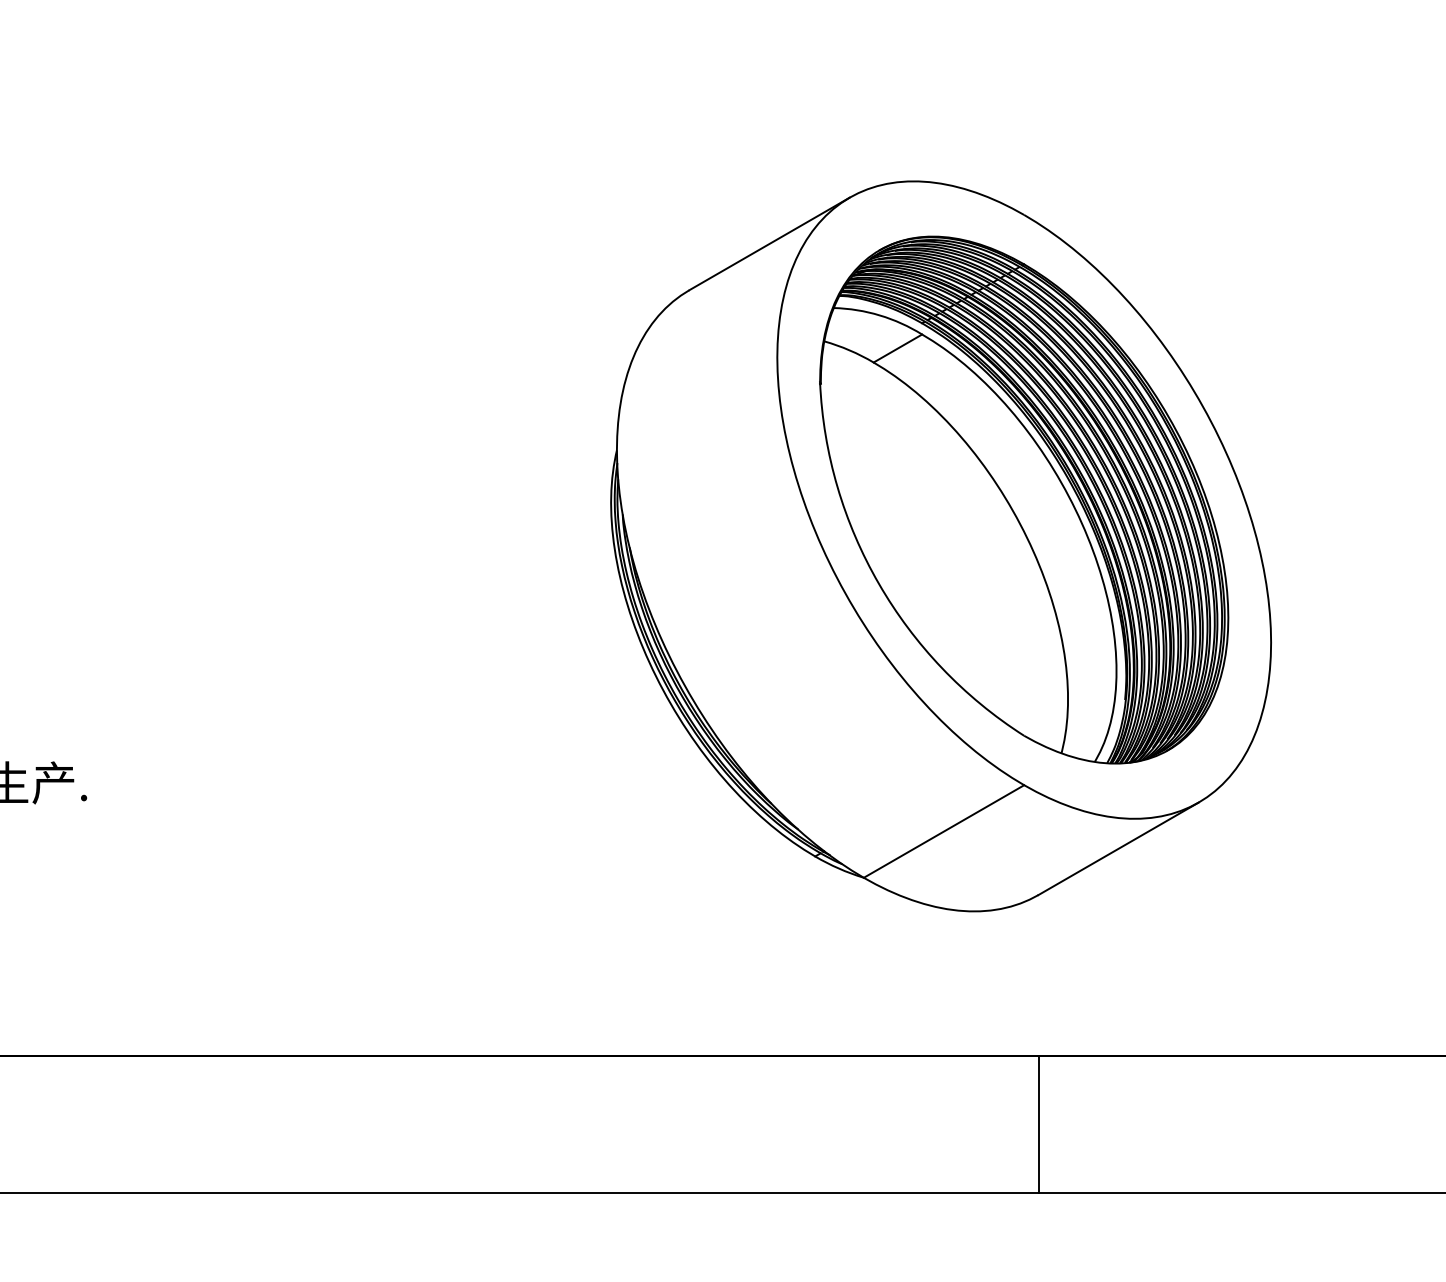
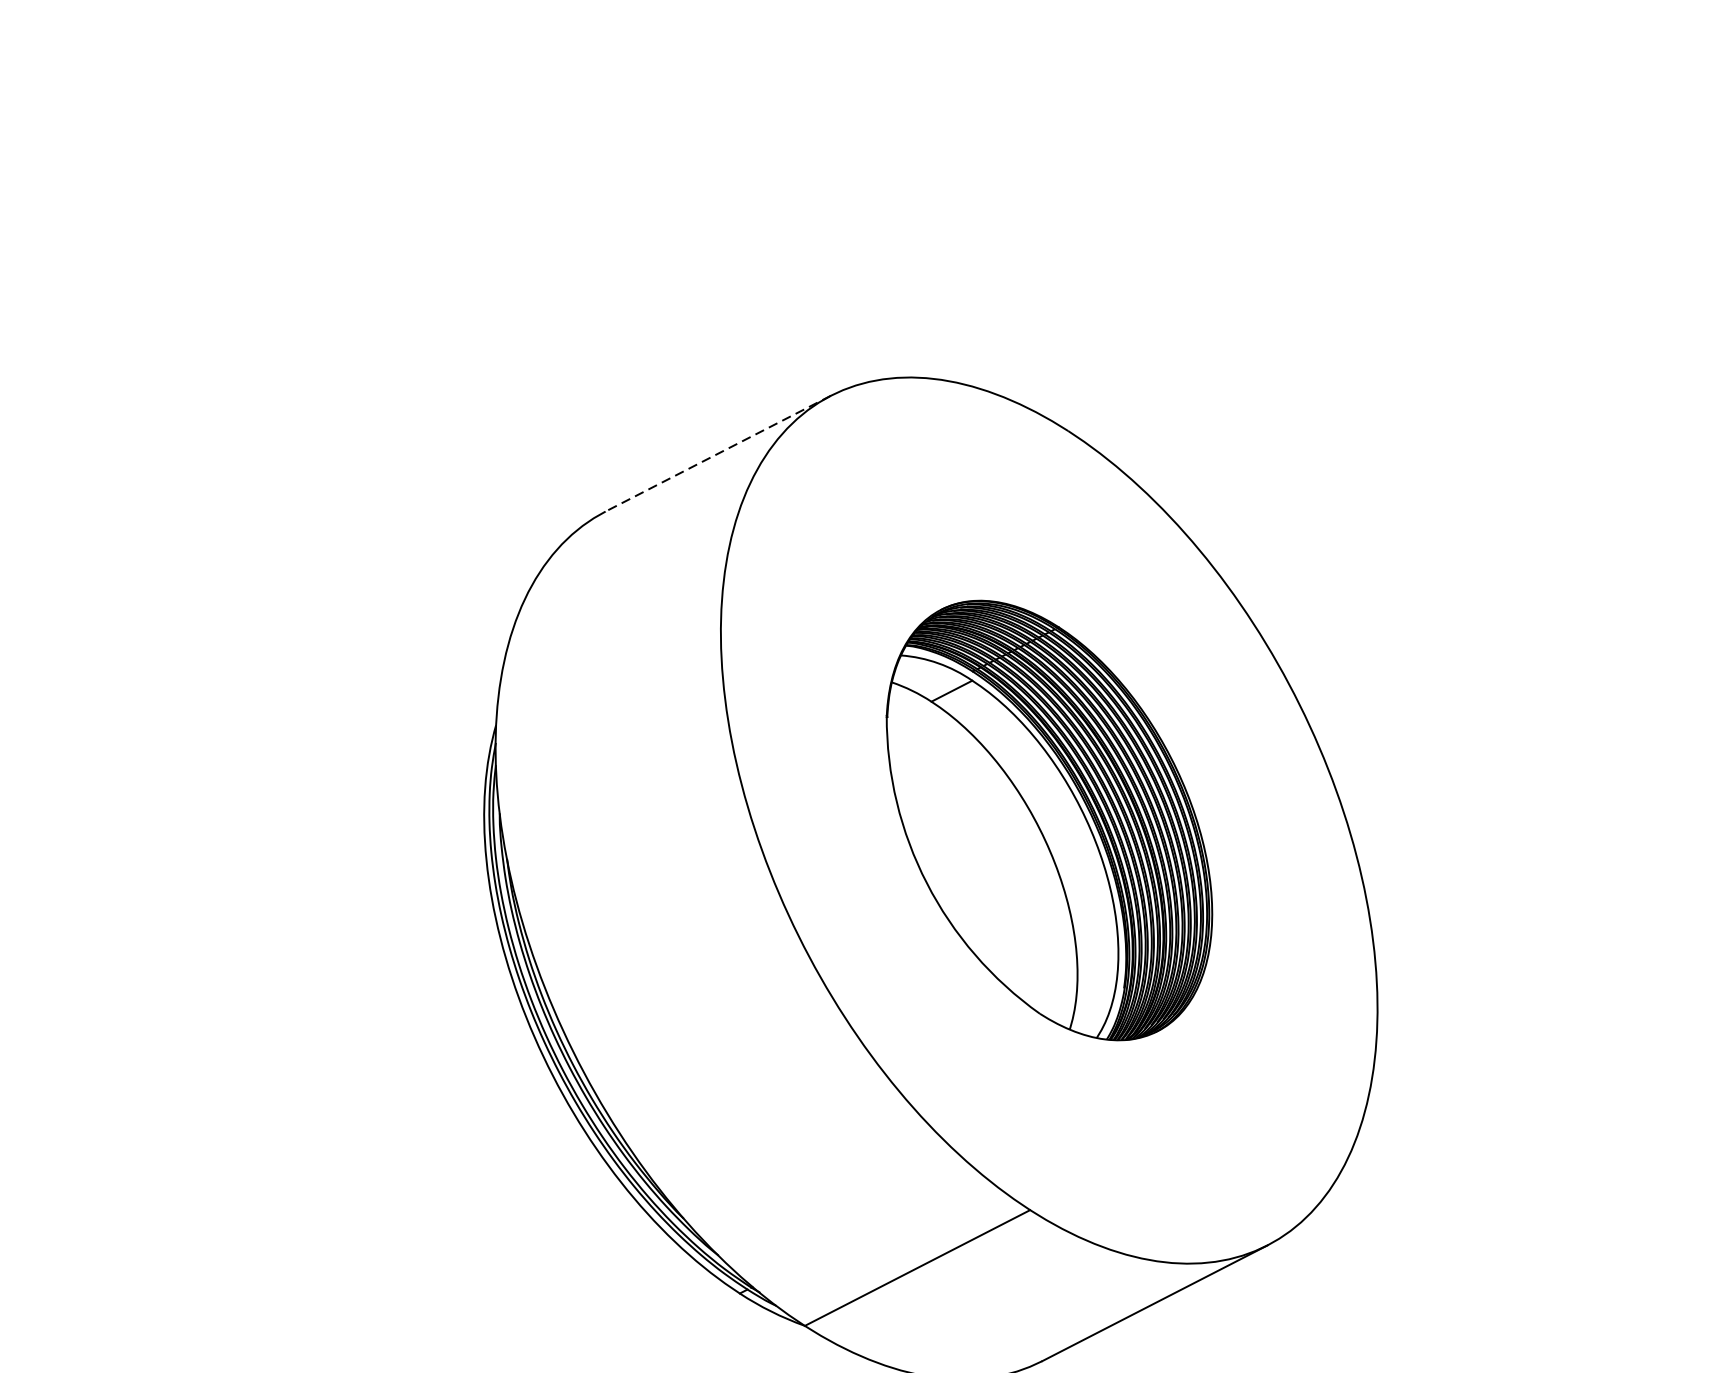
line: (769, 244) -> (718, 454), solid -> dashed
part: (1024, 499) -> (1049, 819), size x0.6

